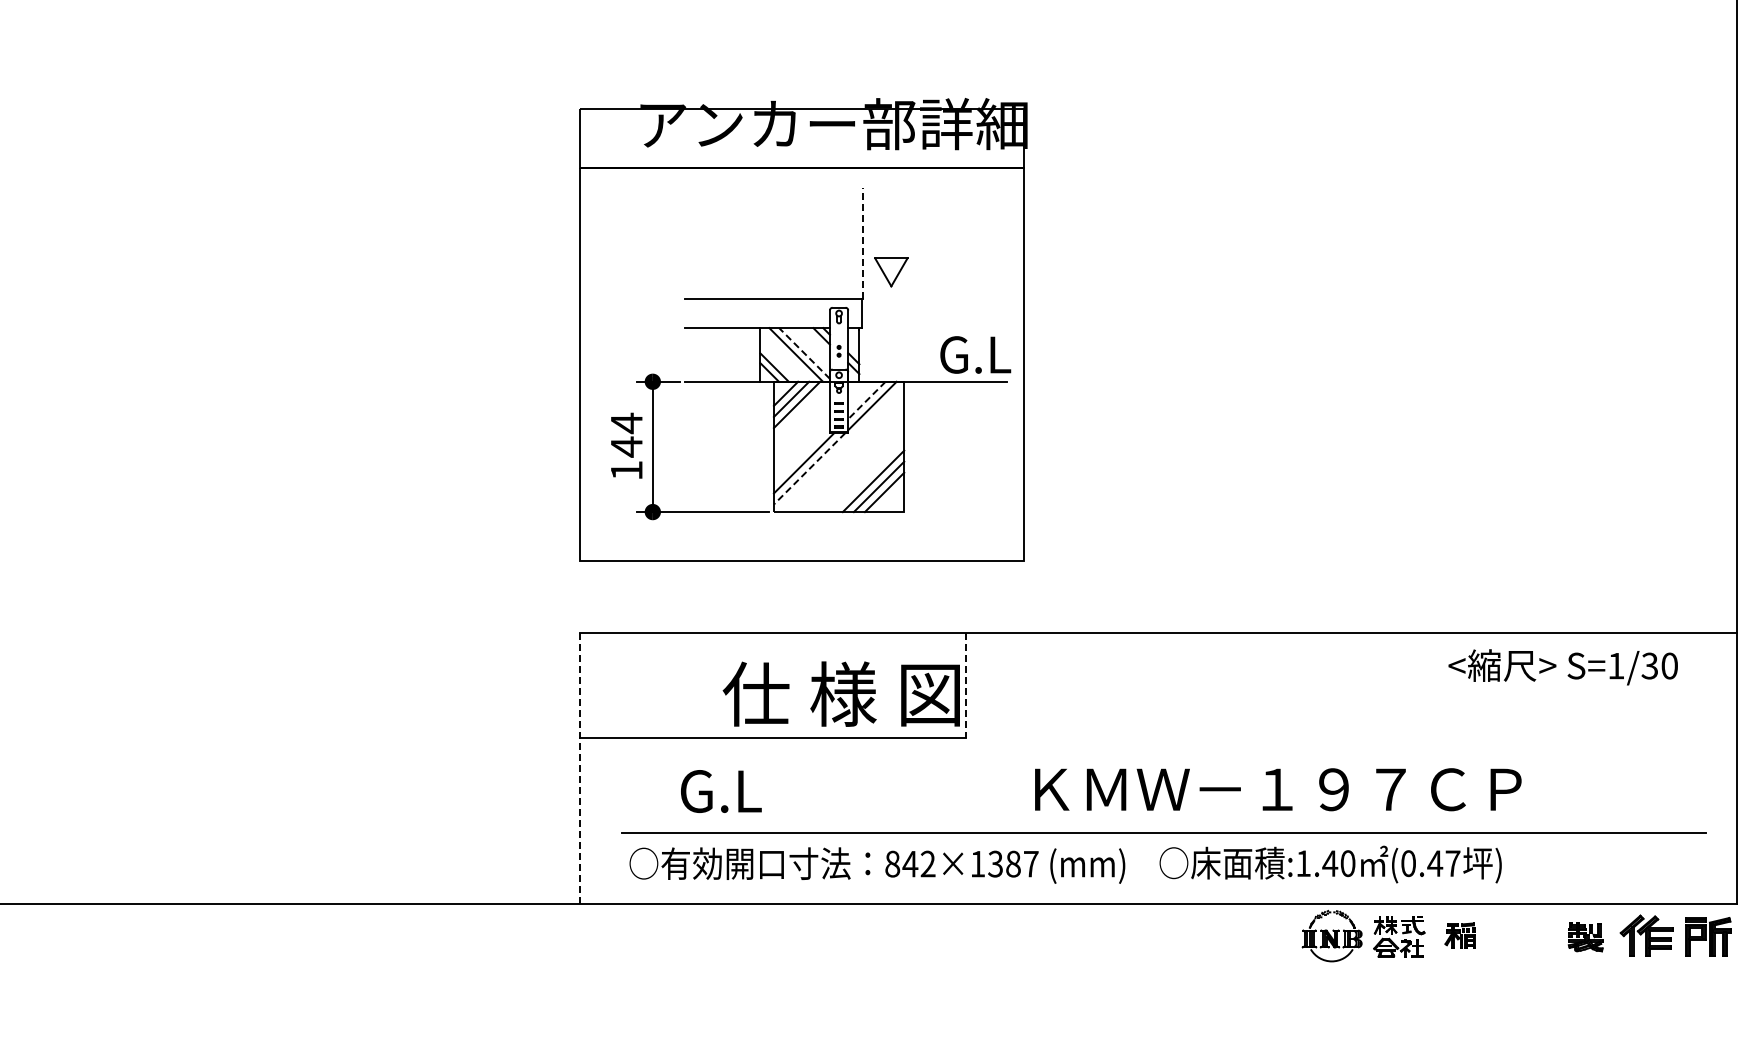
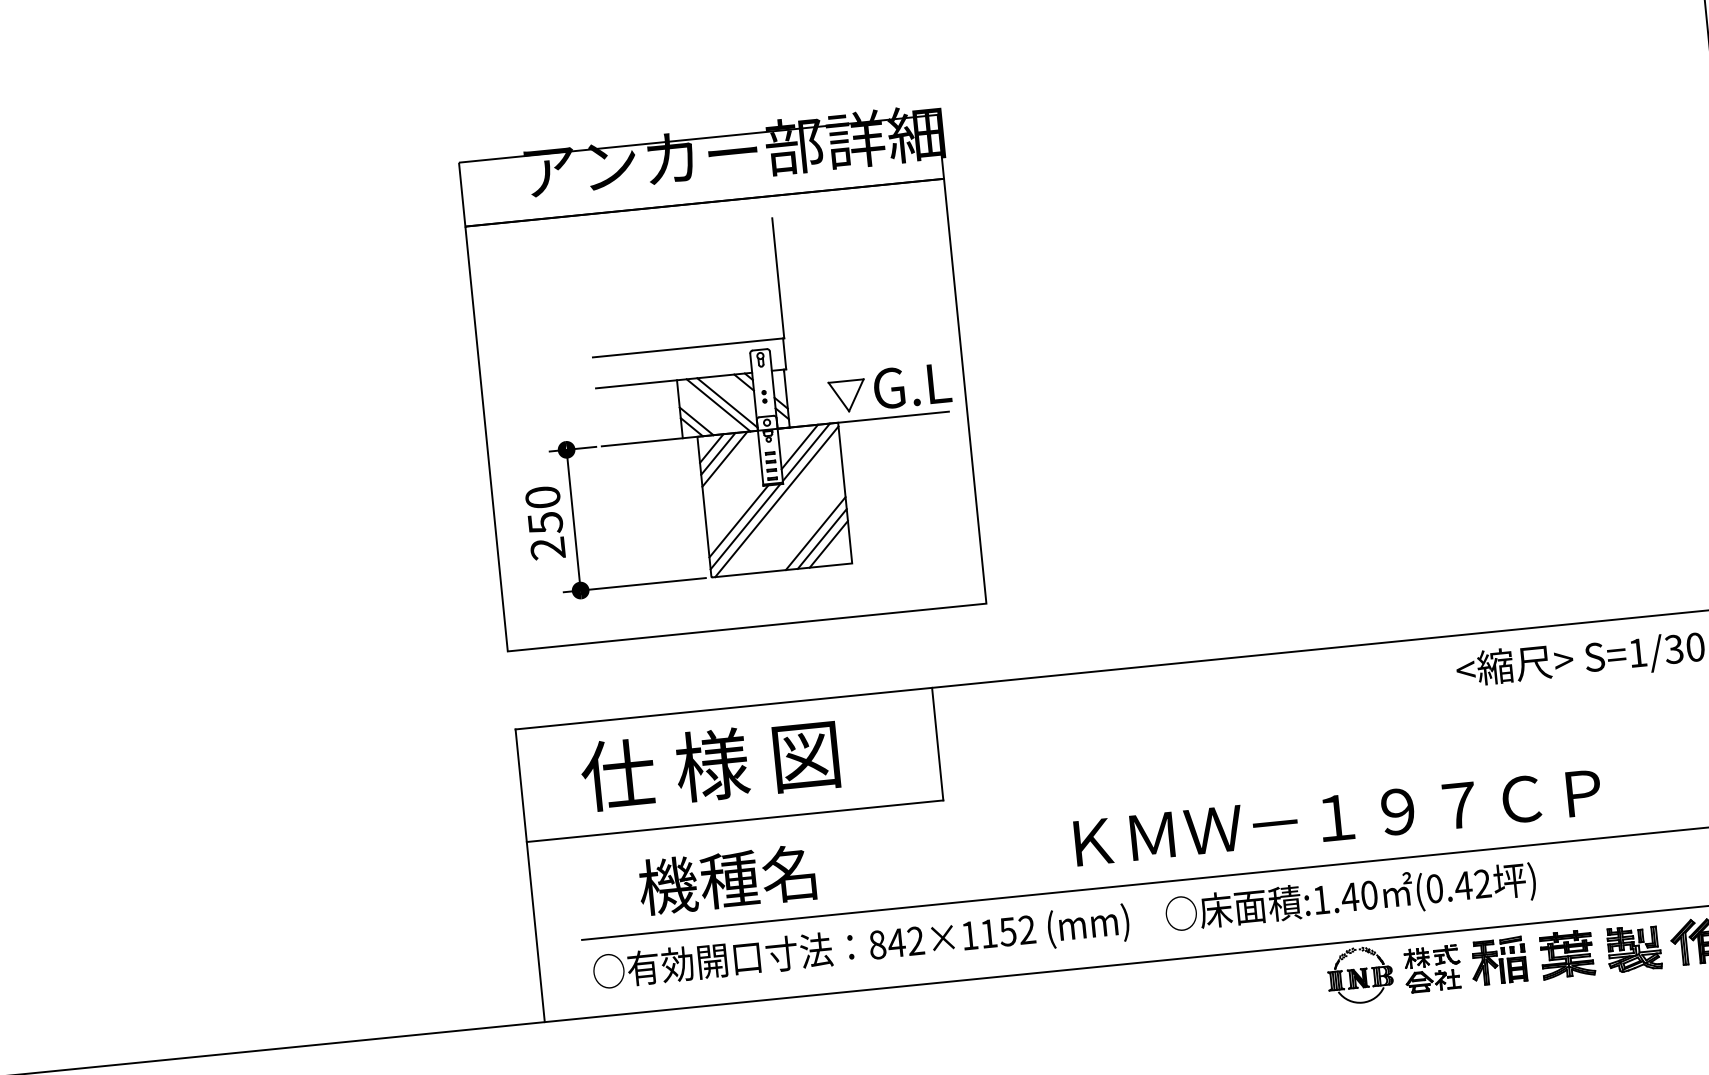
line: (862, 243) -> (778, 277), dashed -> solid
part: (891, 272) -> (847, 396), moved
line: (804, 353) -> (727, 402), dashed -> solid
line: (866, 400) -> (799, 447), dashed -> solid
text: (626, 446) -> (545, 522), 144 -> 250
line: (840, 448) -> (776, 501), added
line: (809, 469) -> (745, 527), dashed -> solid
line: (966, 686) -> (938, 745), dashed -> solid
text: (840, 693) -> (708, 764), moved
line: (580, 768) -> (530, 875), dashed -> solid
text: (1278, 789) -> (1338, 817), moved
text: (760, 790) -> (726, 879), G.L -> 機種名
text: (1013, 863) -> (1008, 931), 842×1387 -> 842×1152
text: (1452, 863) -> (1482, 883), (0.47 -> (0.42
part: (1459, 935) -> (1497, 960), size x1.67
part: (1524, 935) -> (1567, 953), added
part: (1585, 937) -> (1633, 949), size x1.43

